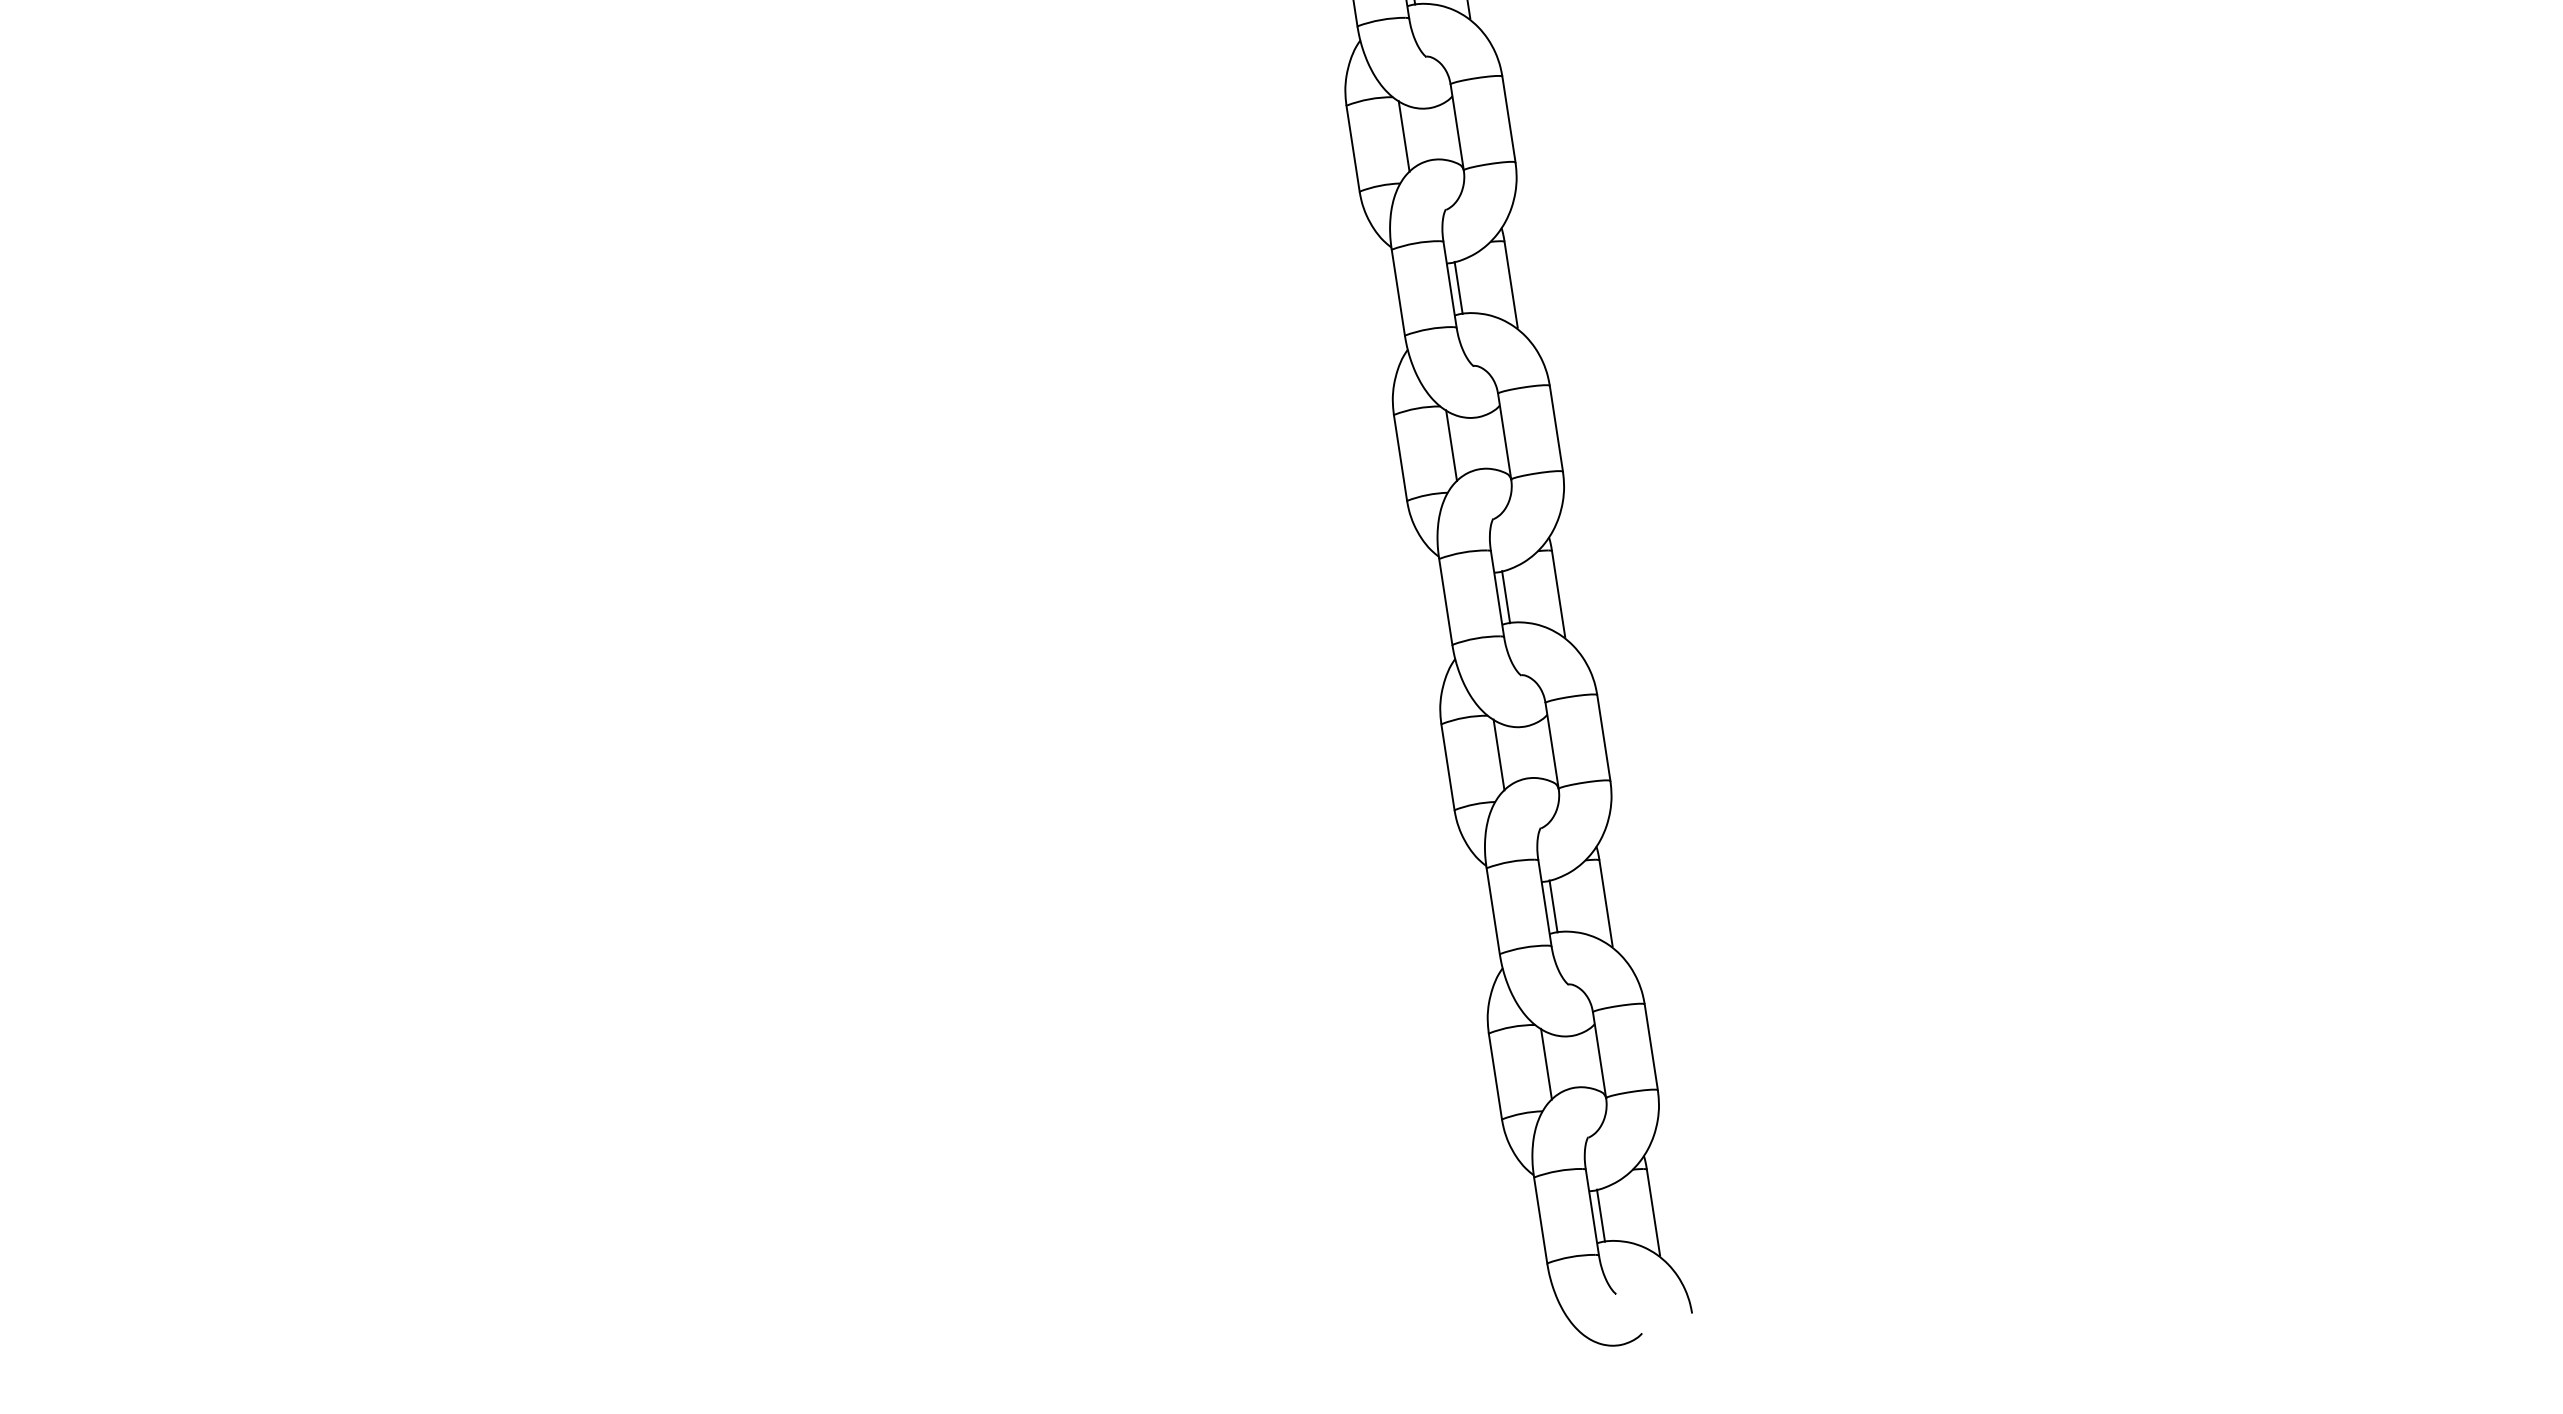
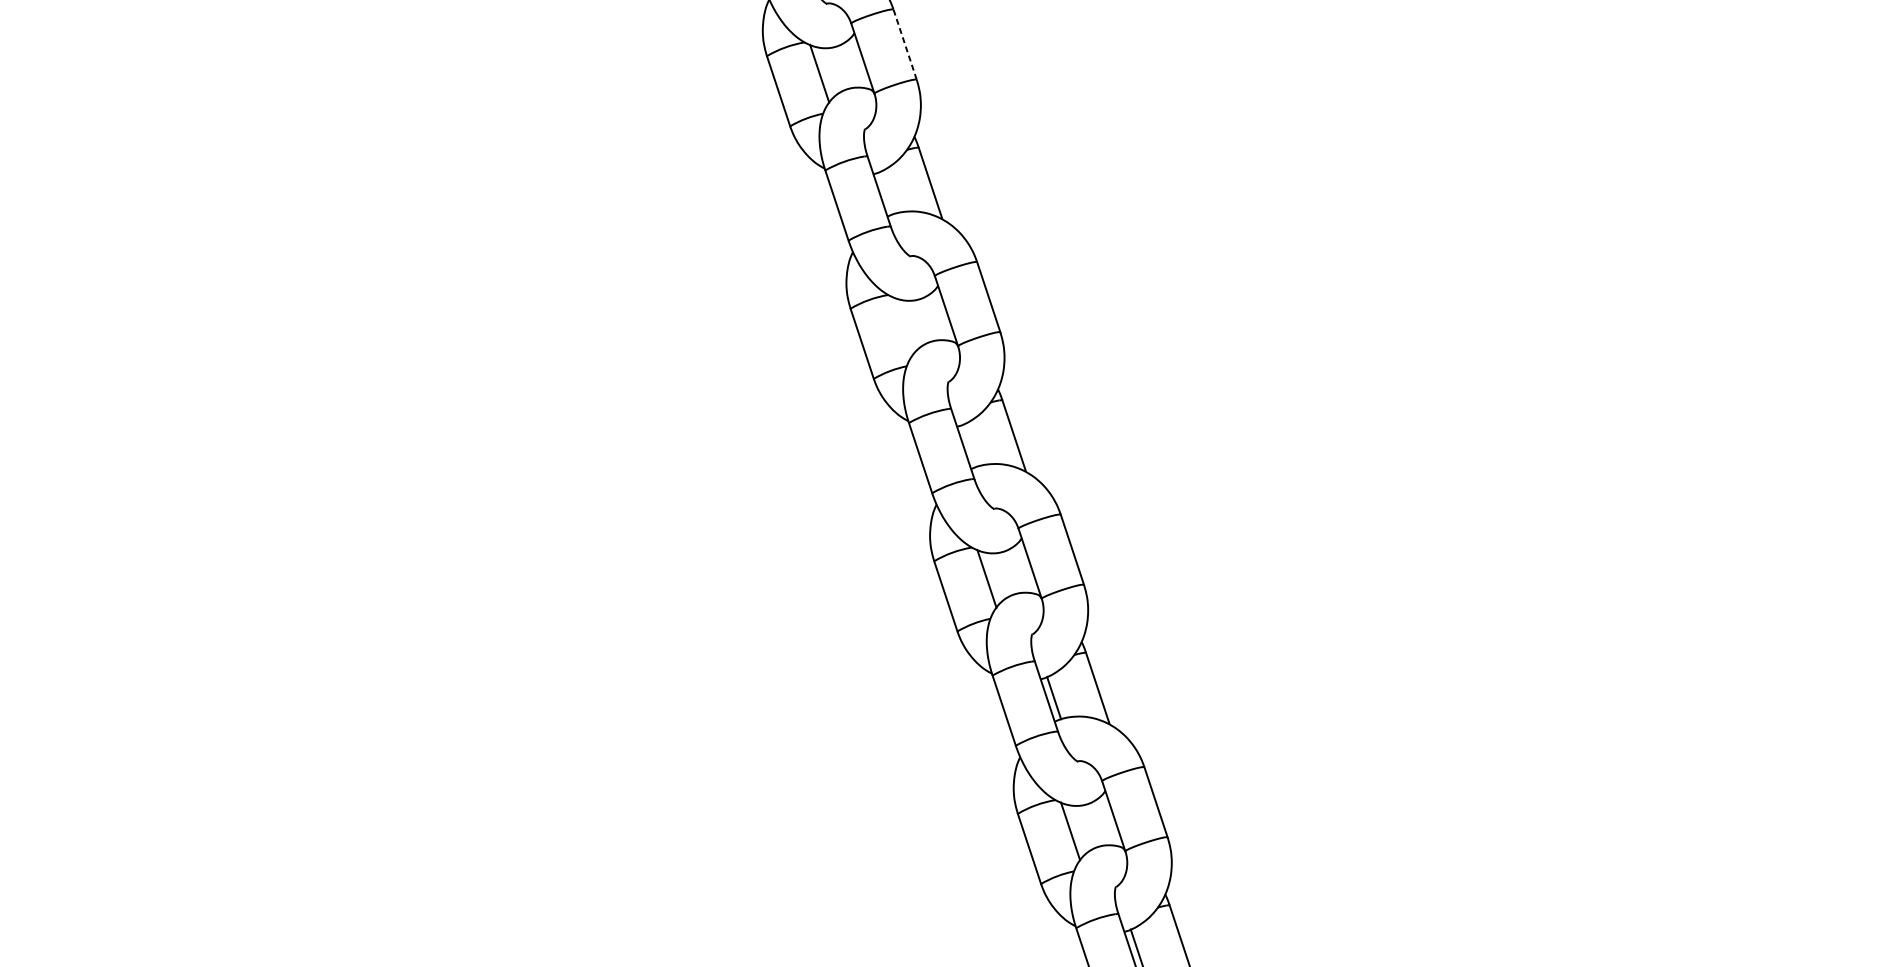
line: (1508, 118) -> (904, 43), solid -> dashed
line: (1458, 287) -> (886, 192), removed
line: (1451, 445) -> (903, 326), removed
line: (1506, 597) -> (970, 445), removed

